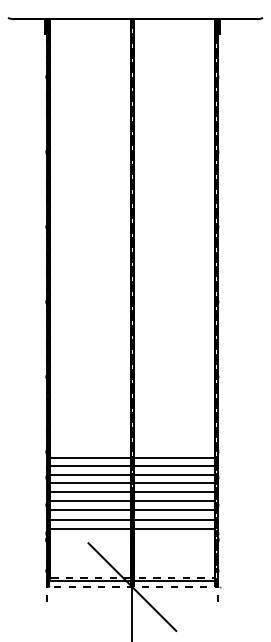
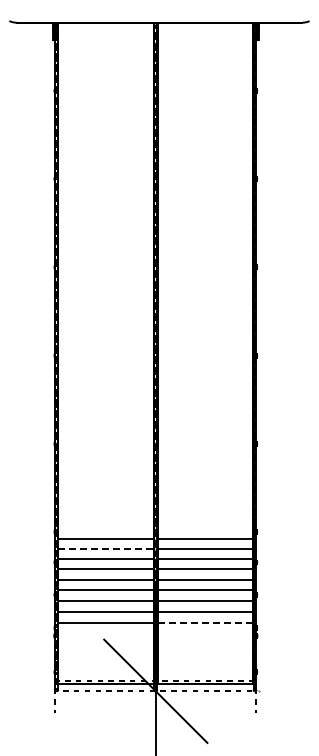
line: (90, 465) -> (106, 548), solid -> dashed
line: (174, 528) -> (205, 622), solid -> dashed

